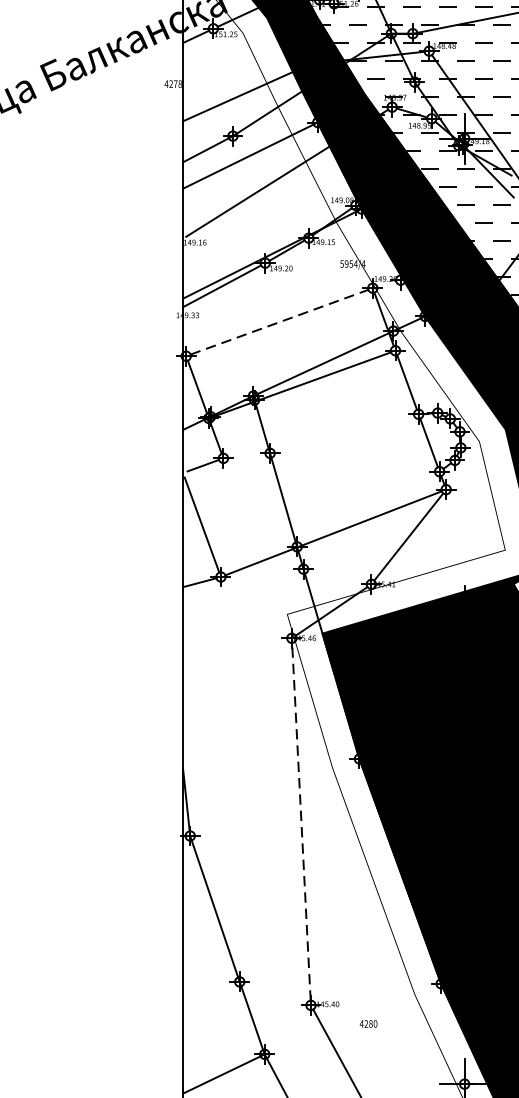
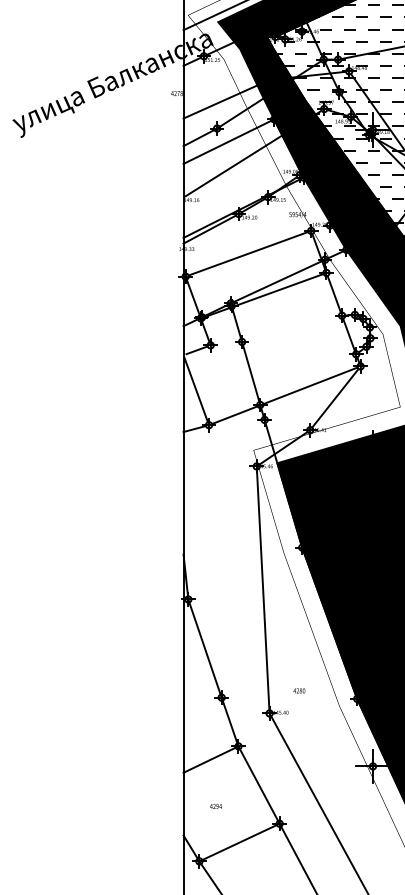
line: (279, 321) -> (248, 253), dashed -> solid
line: (301, 821) -> (263, 589), dashed -> solid
text: (368, 1023) -> (299, 690), moved

